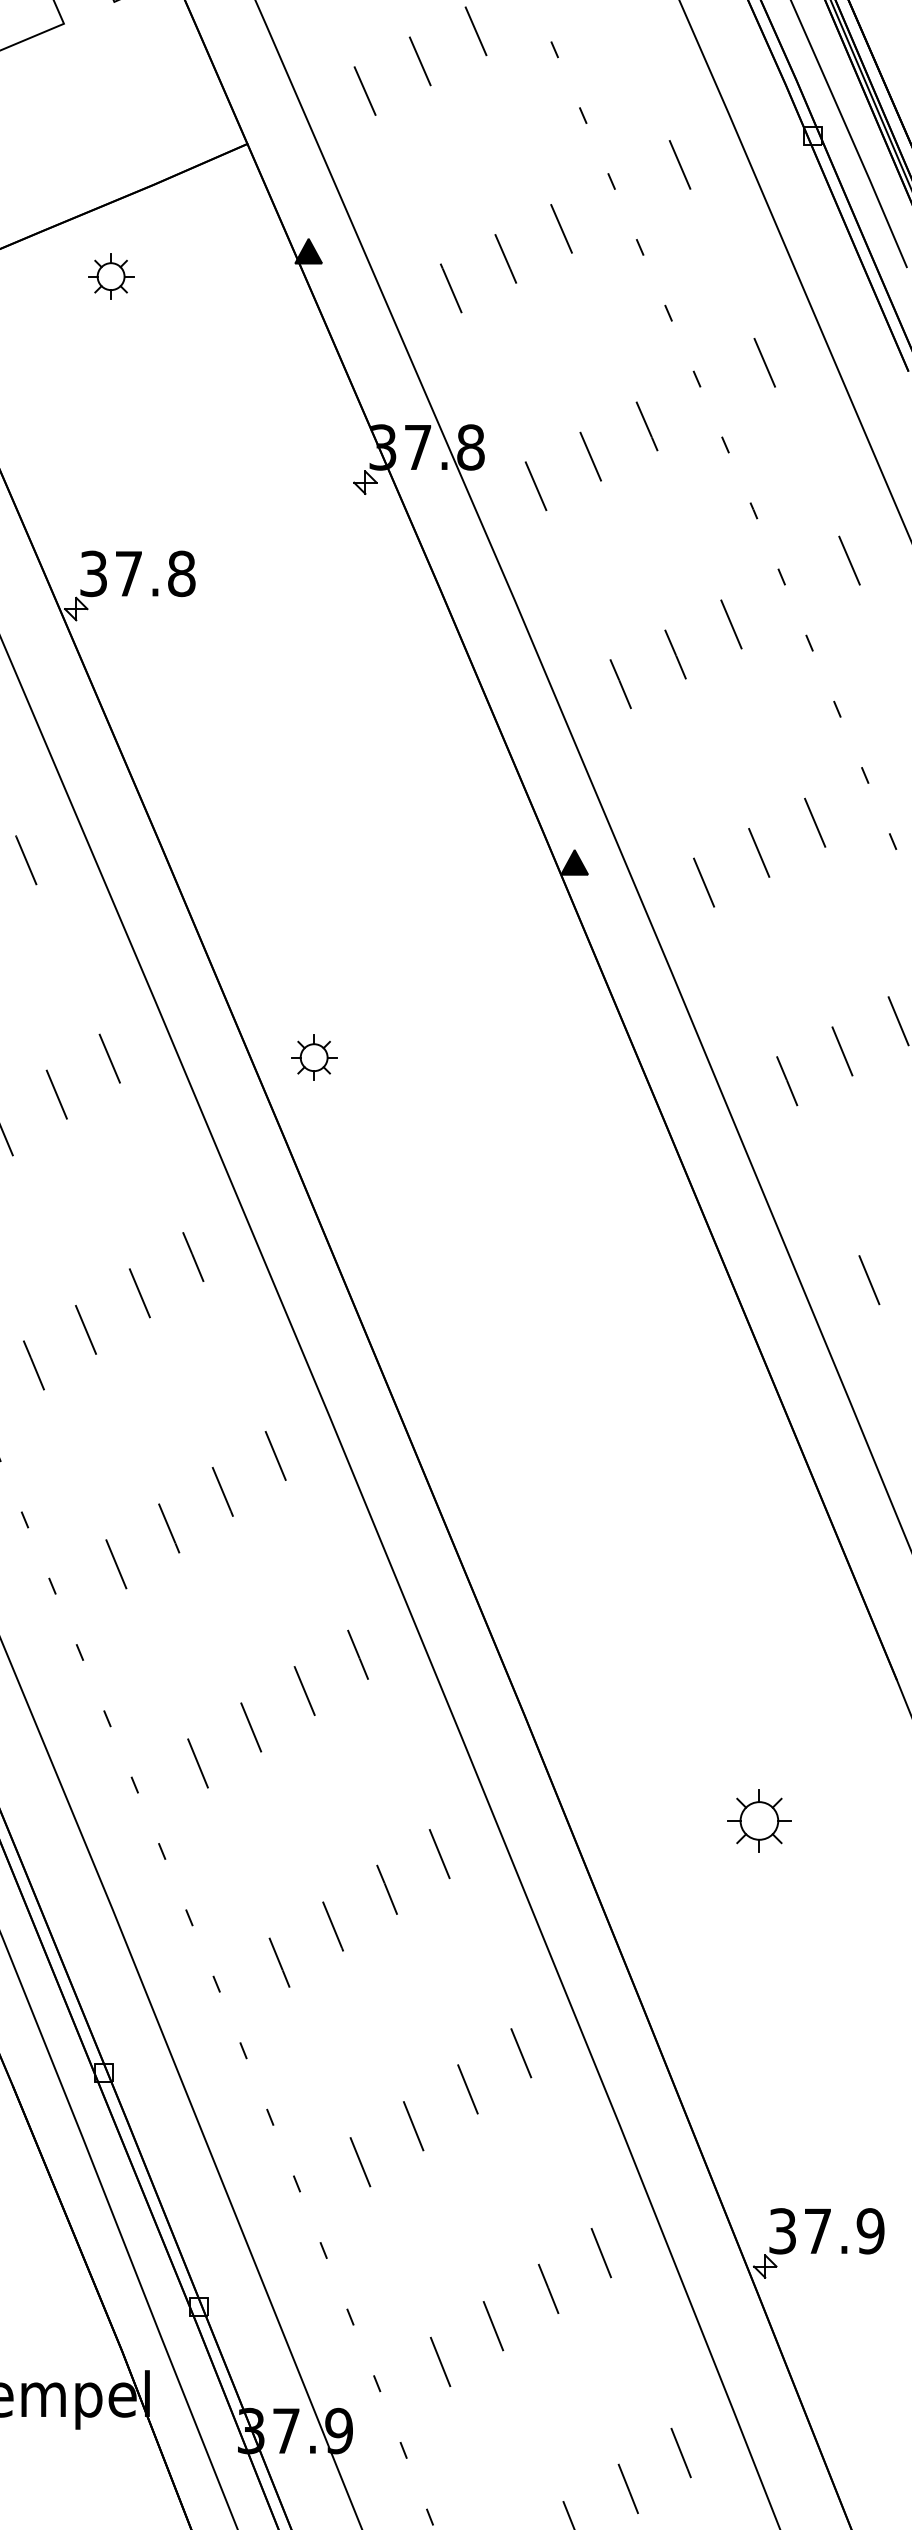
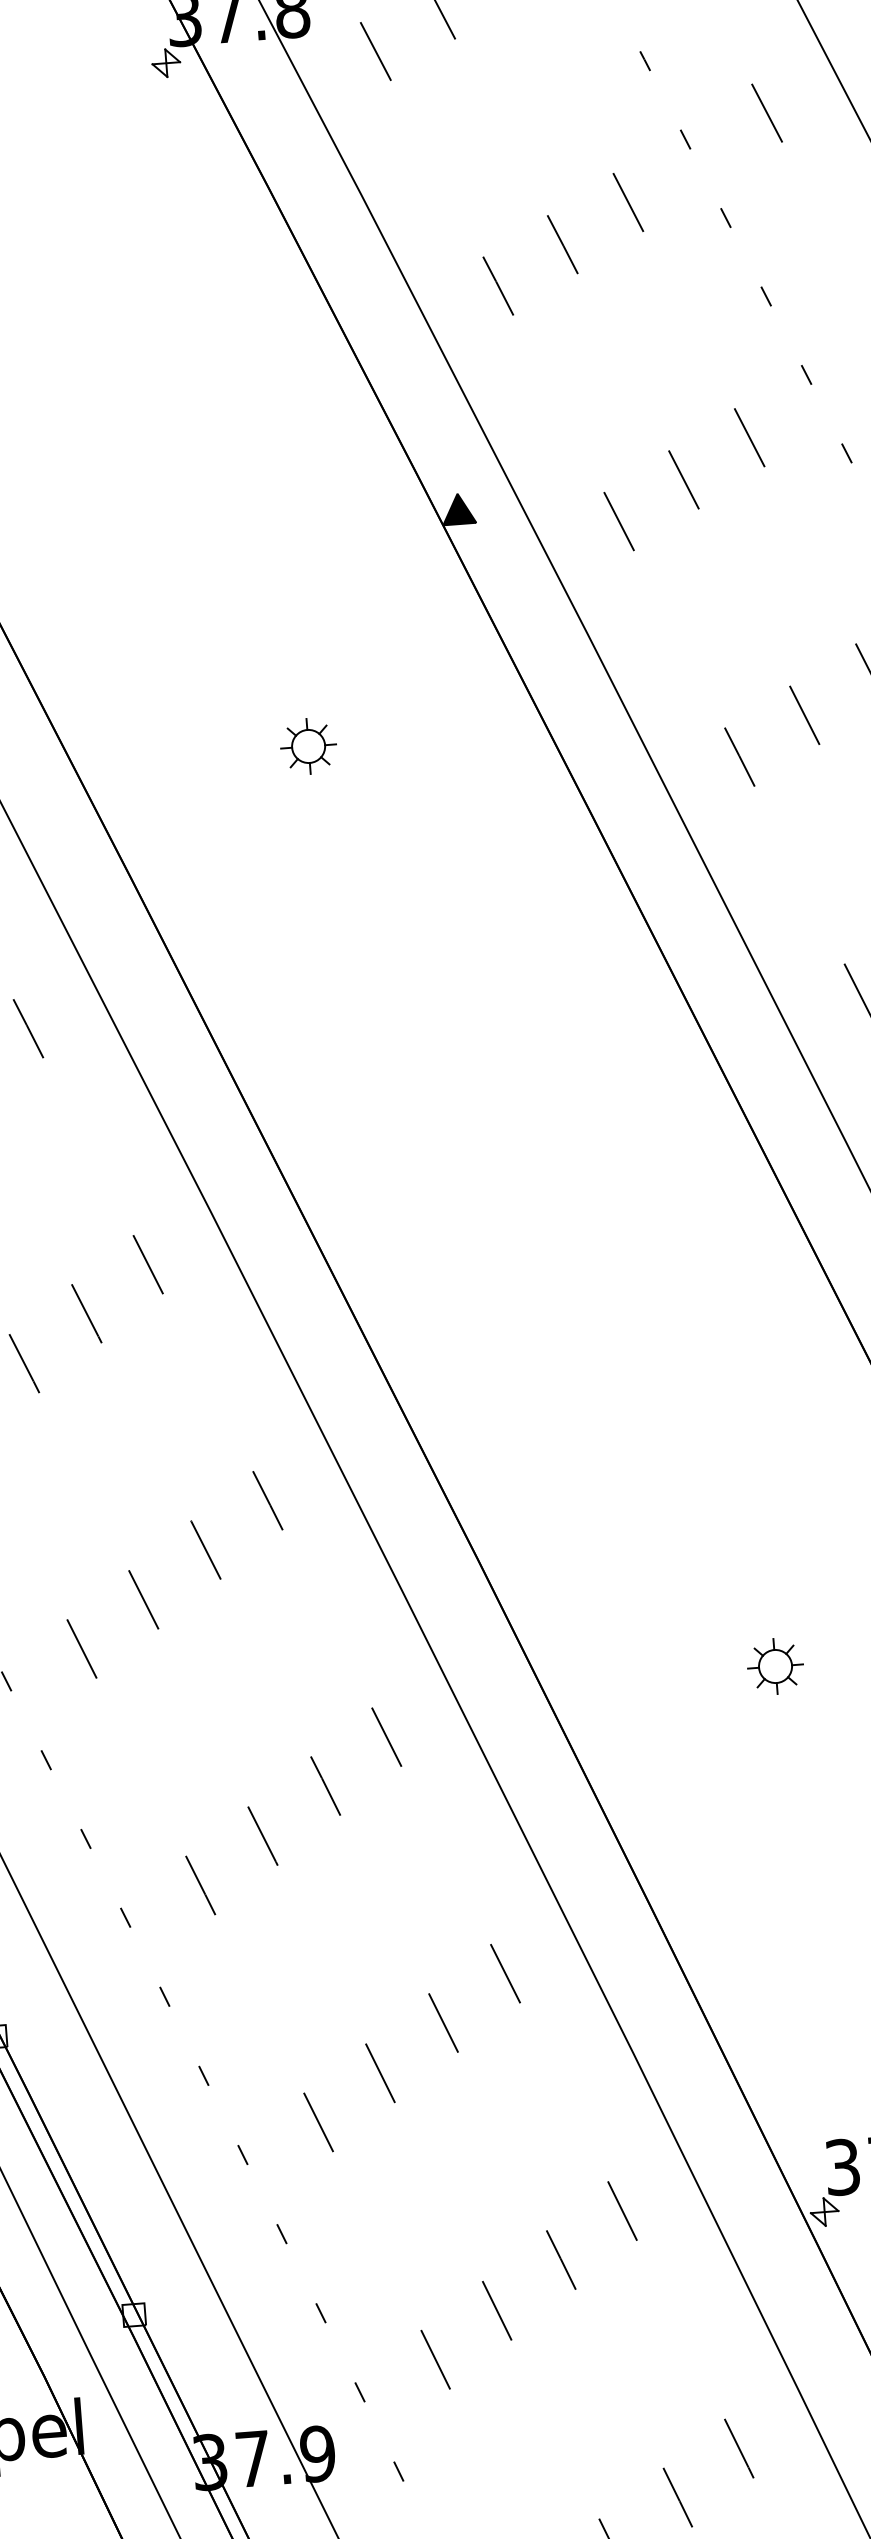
part: (314, 1057) -> (308, 746), moved
part: (759, 1820) -> (775, 1665), size x0.71

